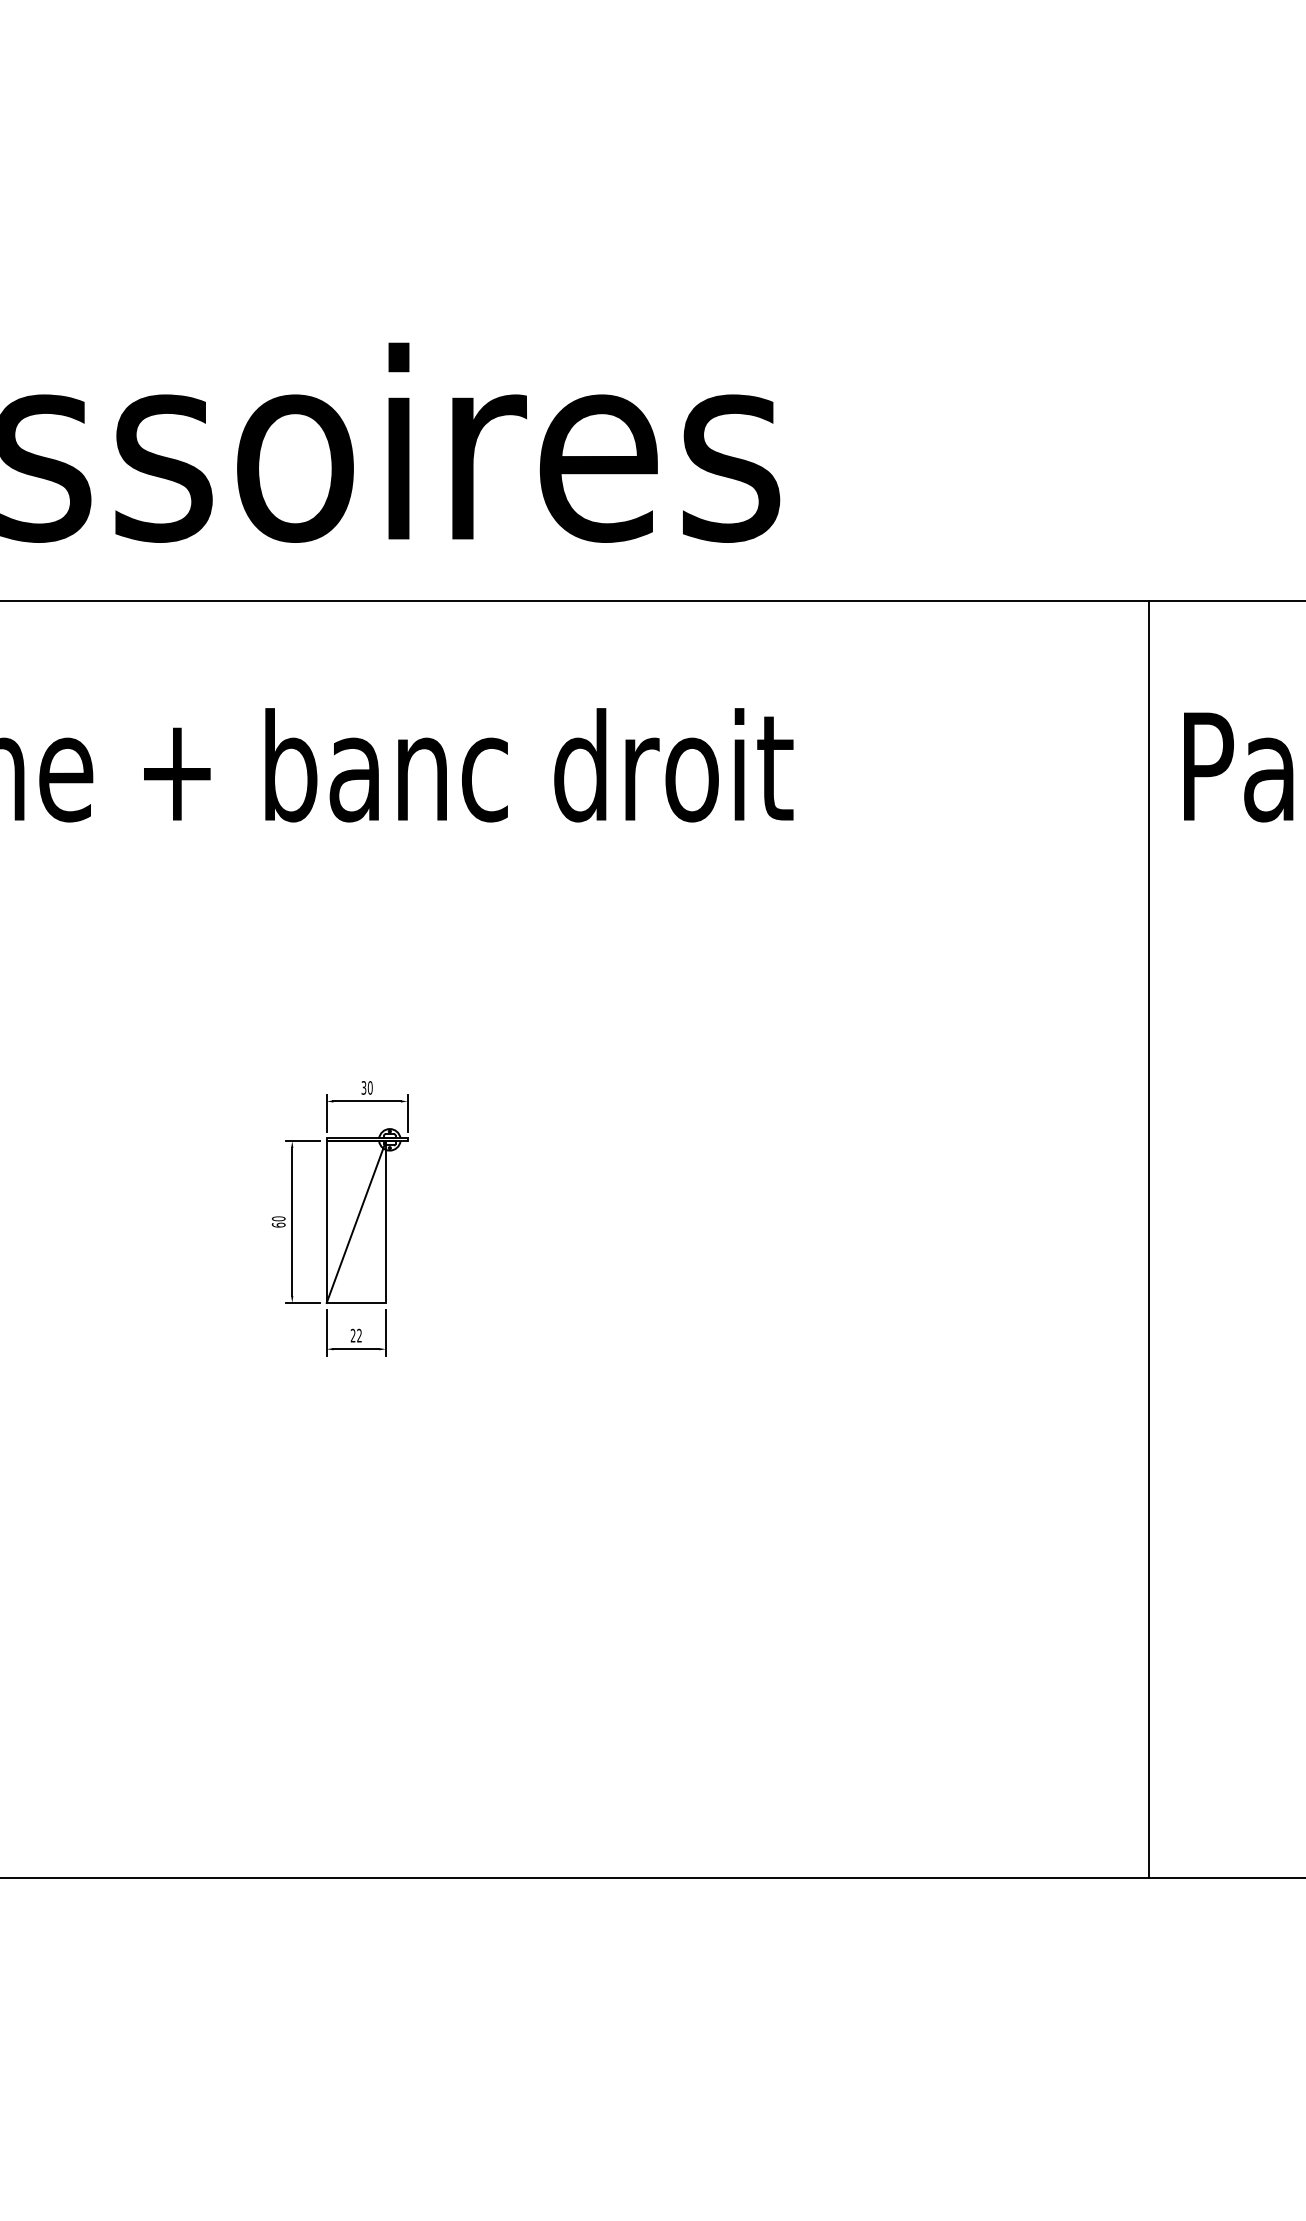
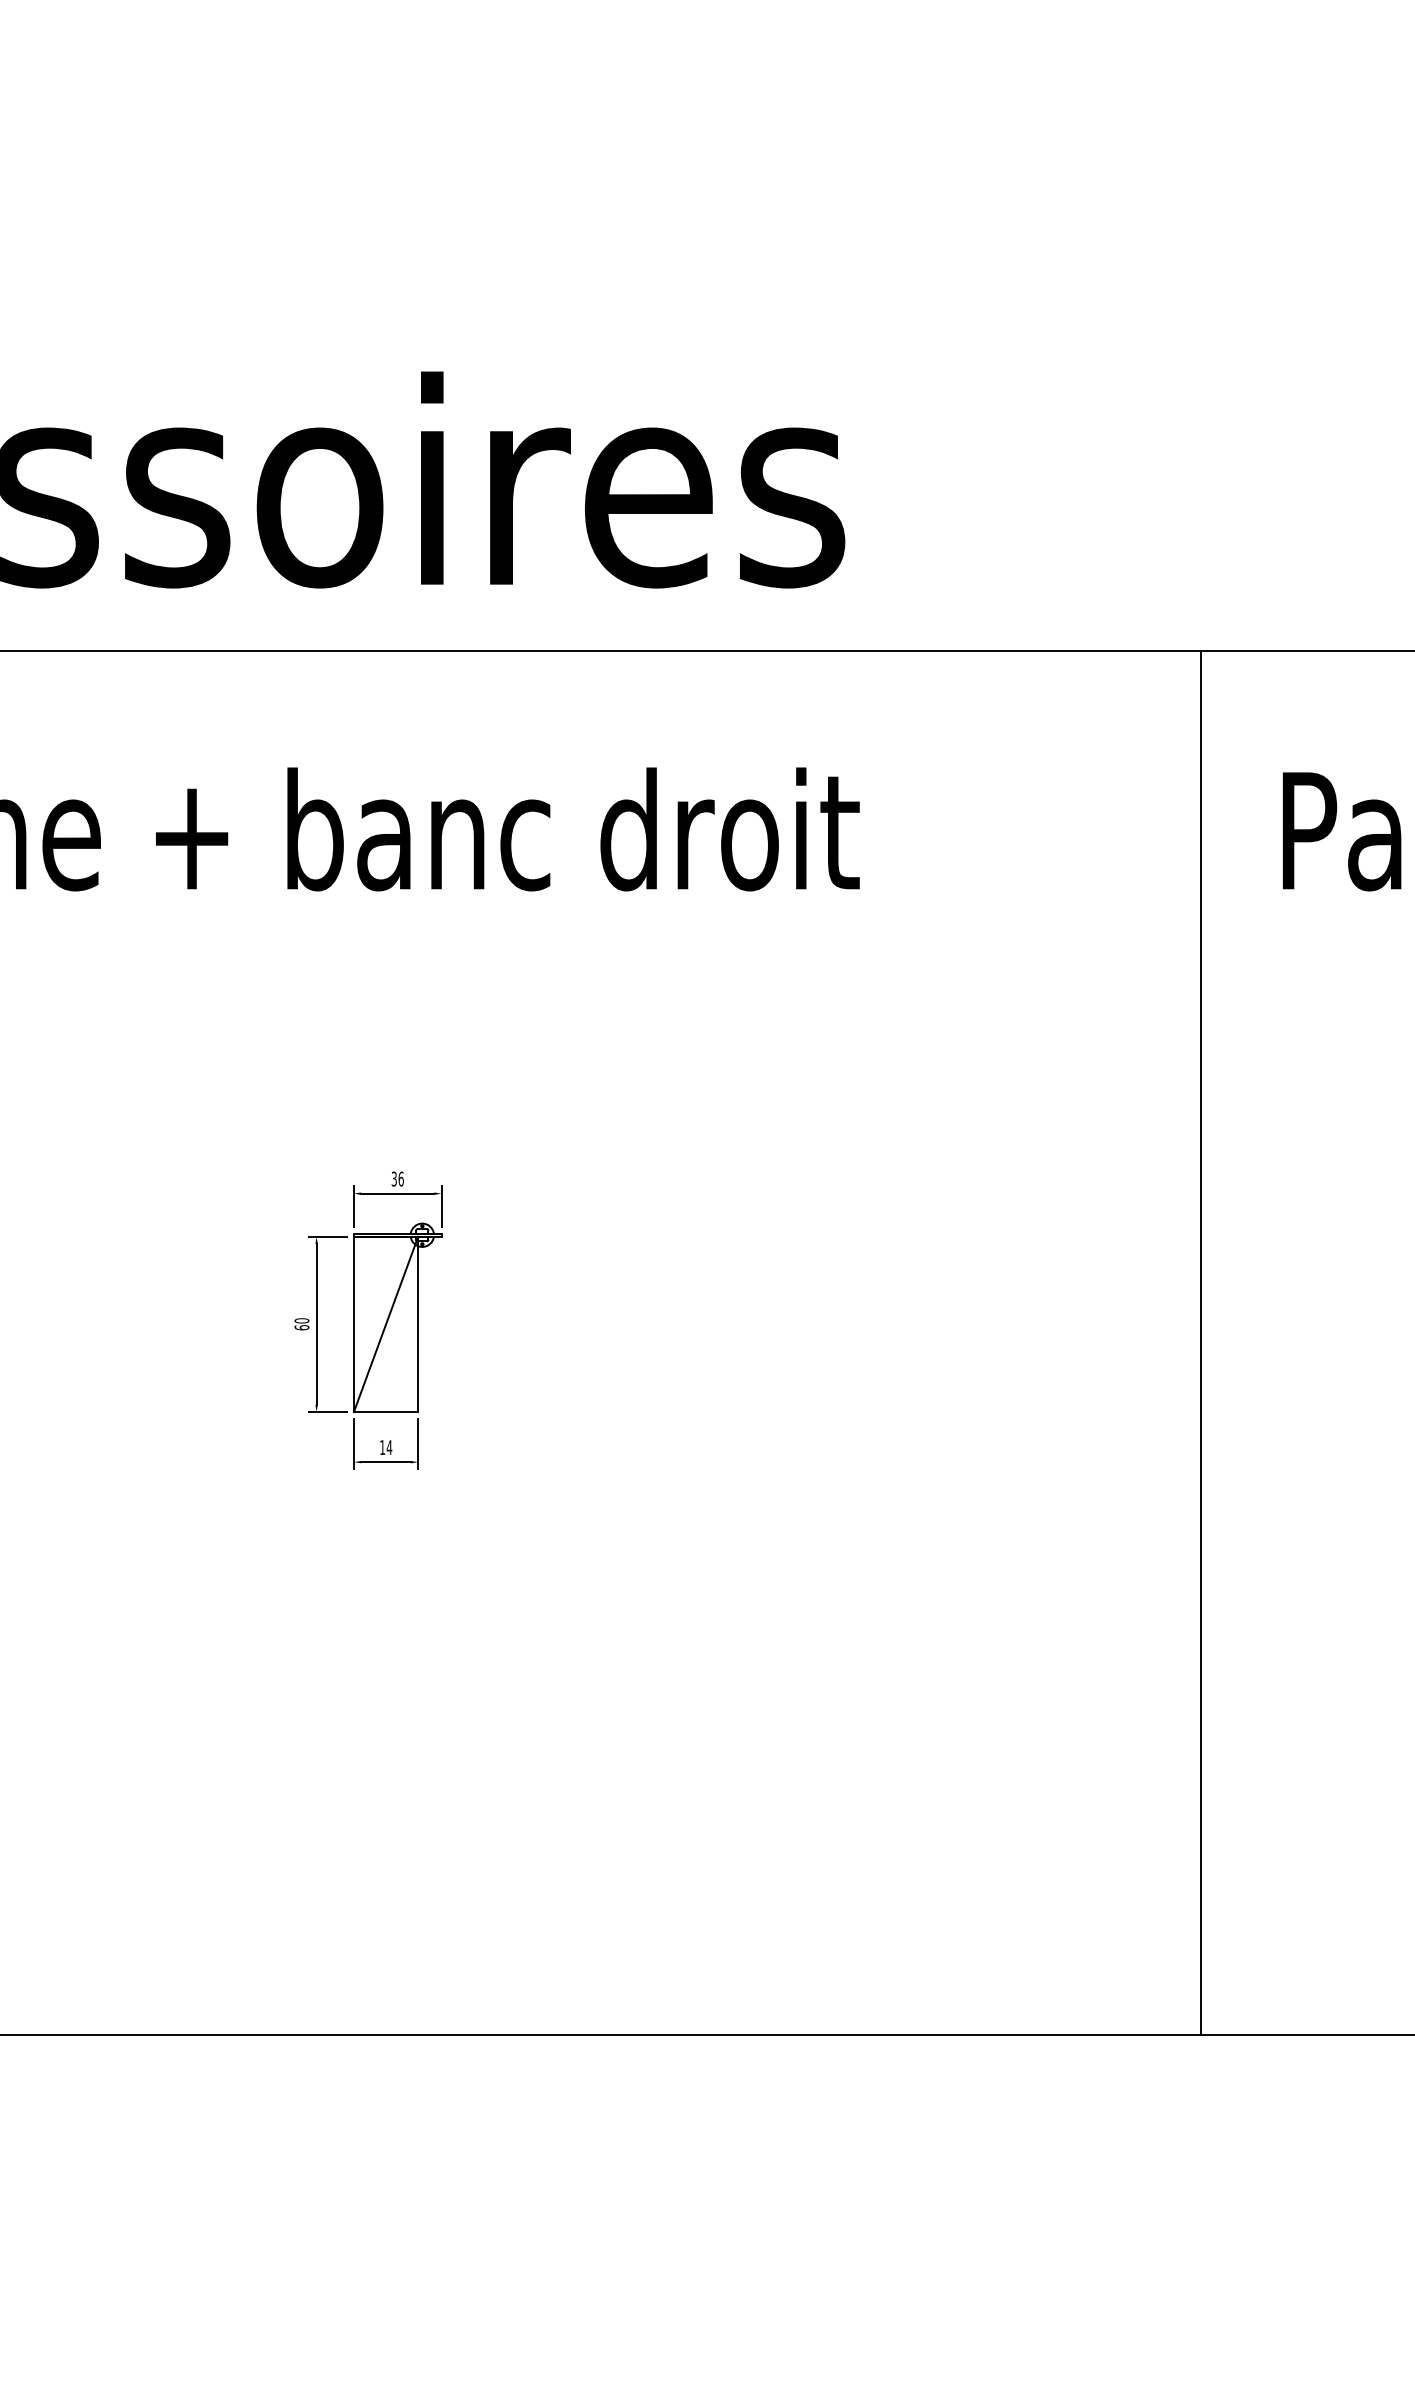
text: (370, 1087) -> (401, 1178), 30 -> 36
line: (1149, 1239) -> (1201, 1343), moved
text: (356, 1335) -> (386, 1447), 22 -> 14

